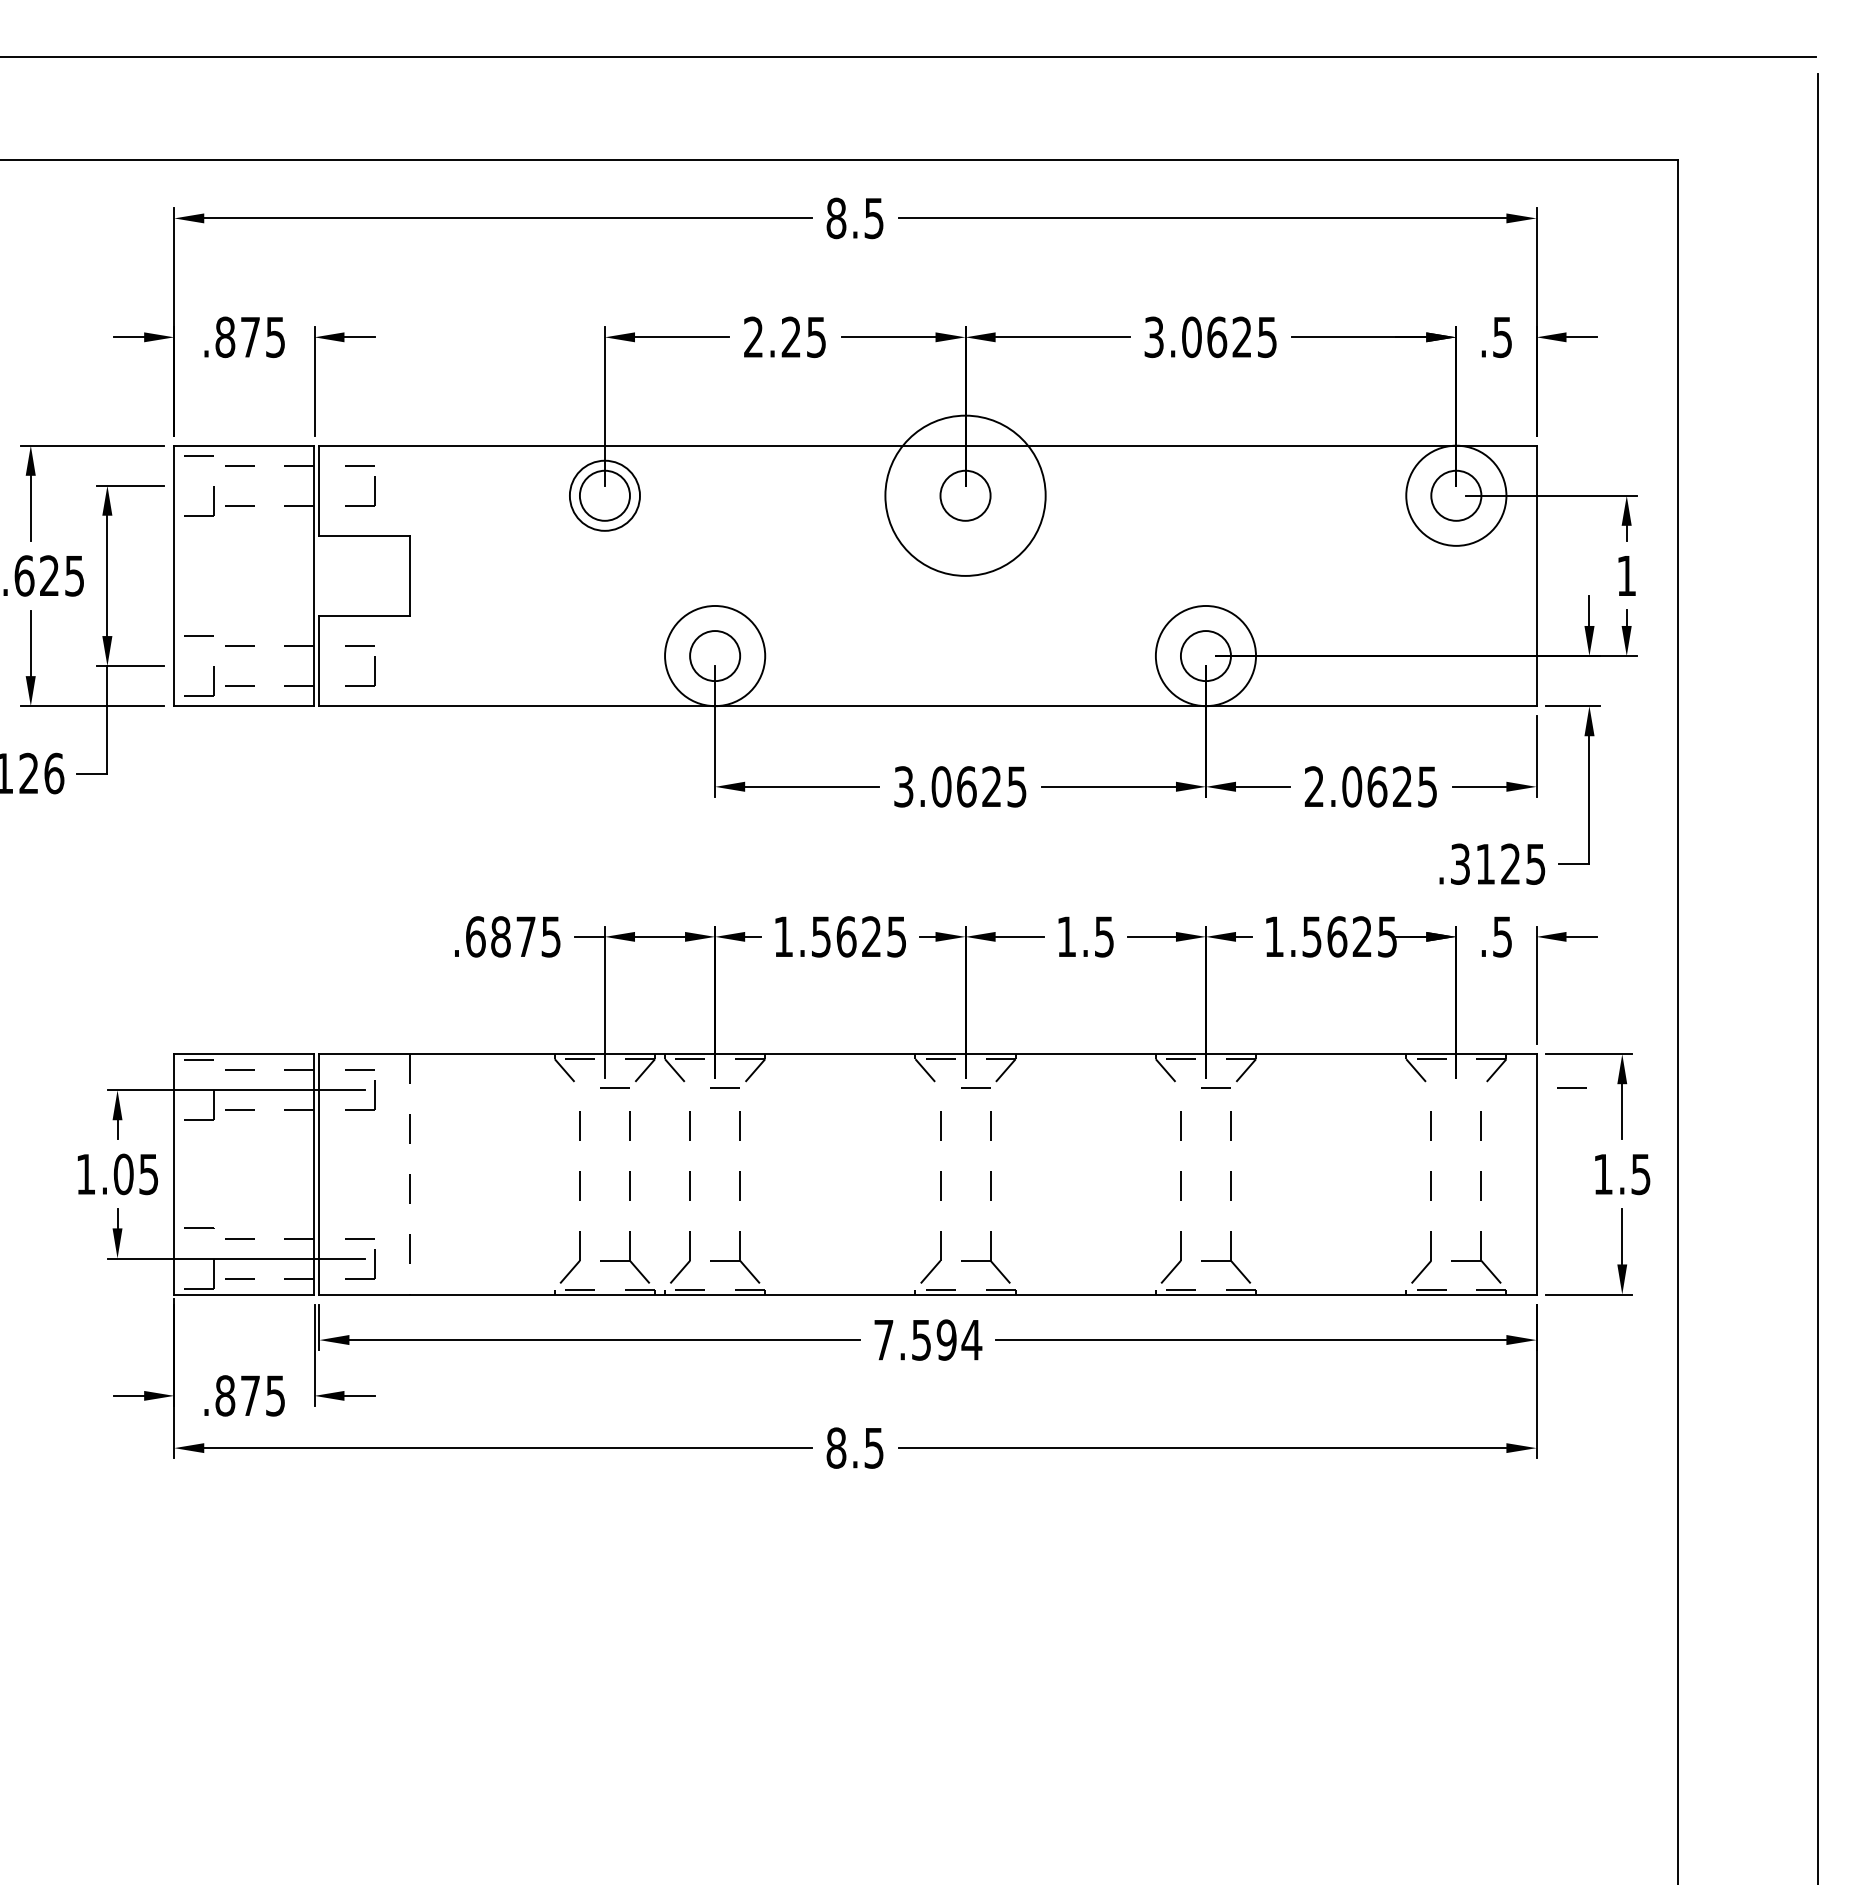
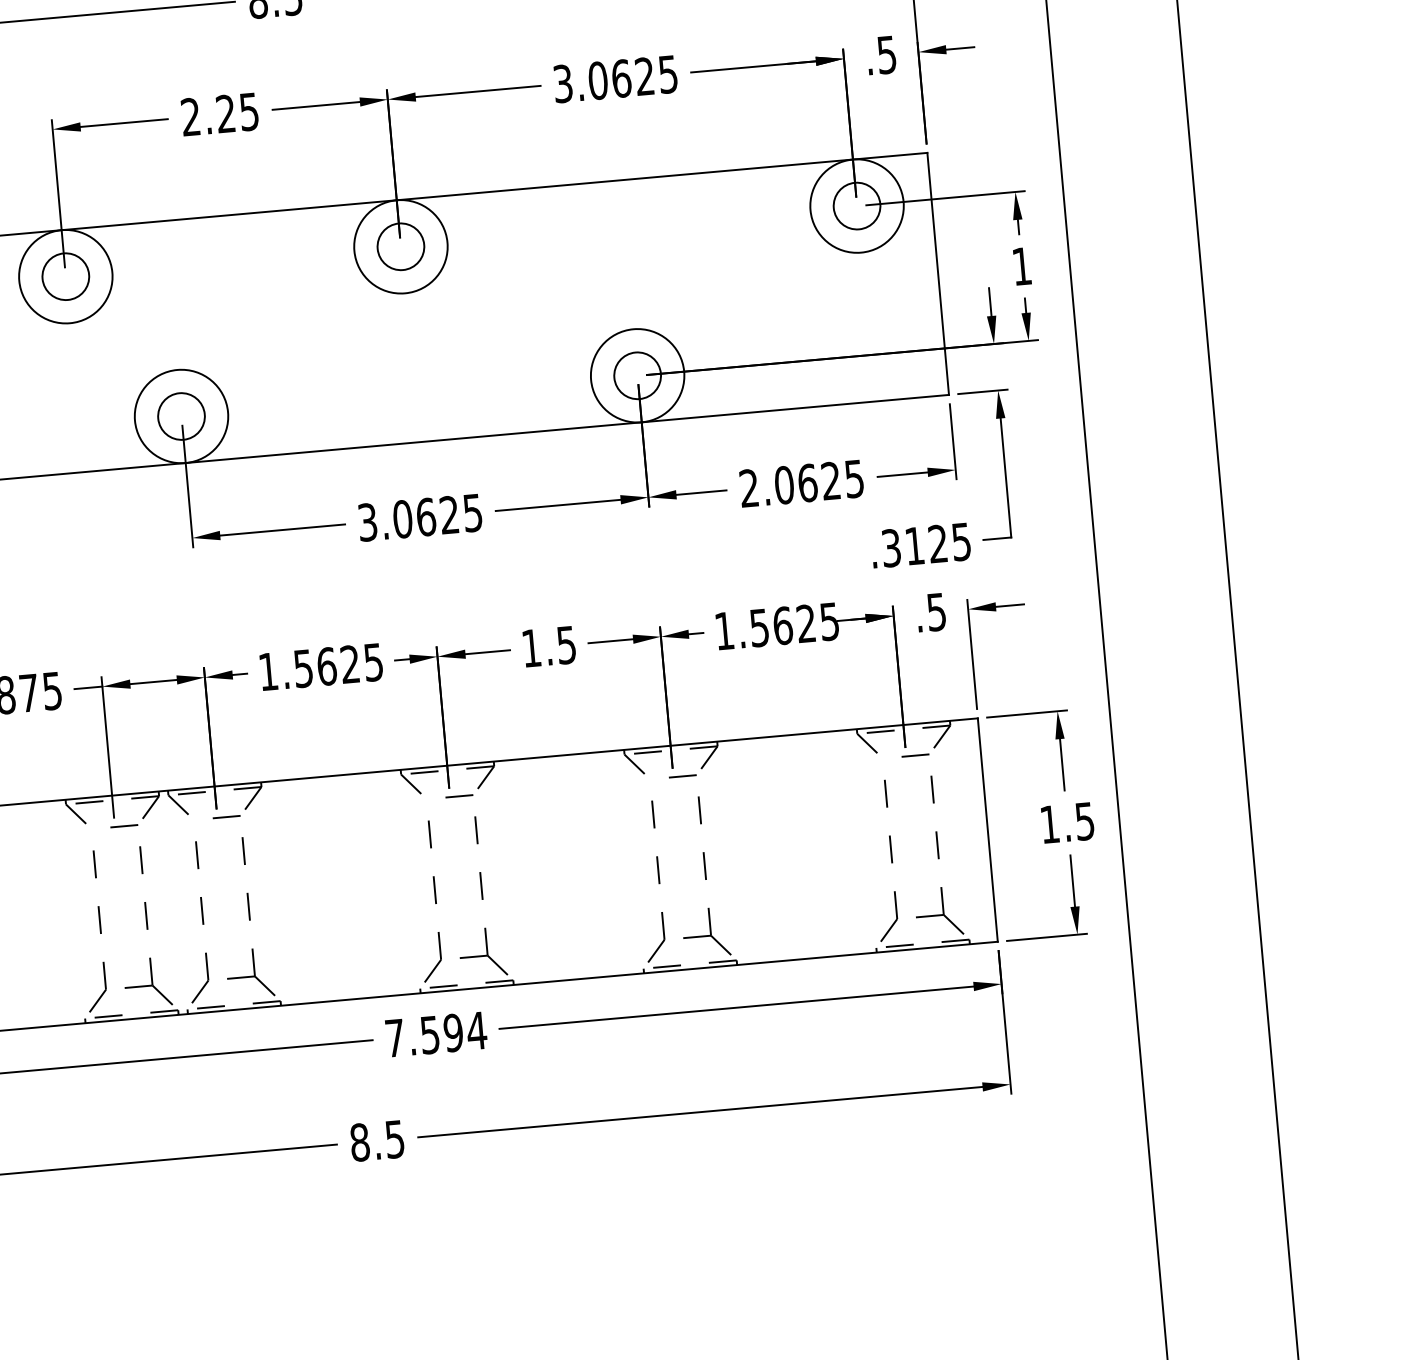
circle: (604, 495) -> (65, 276), size x1.43
circle: (965, 495) -> (400, 246), size x0.62
line: (1571, 1087) -> (914, 755), moved

